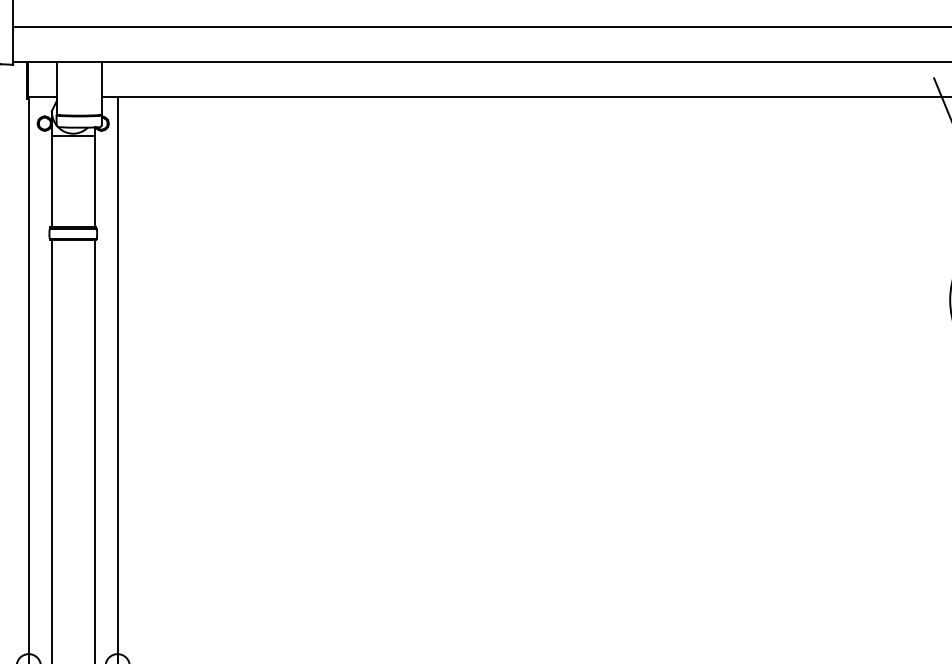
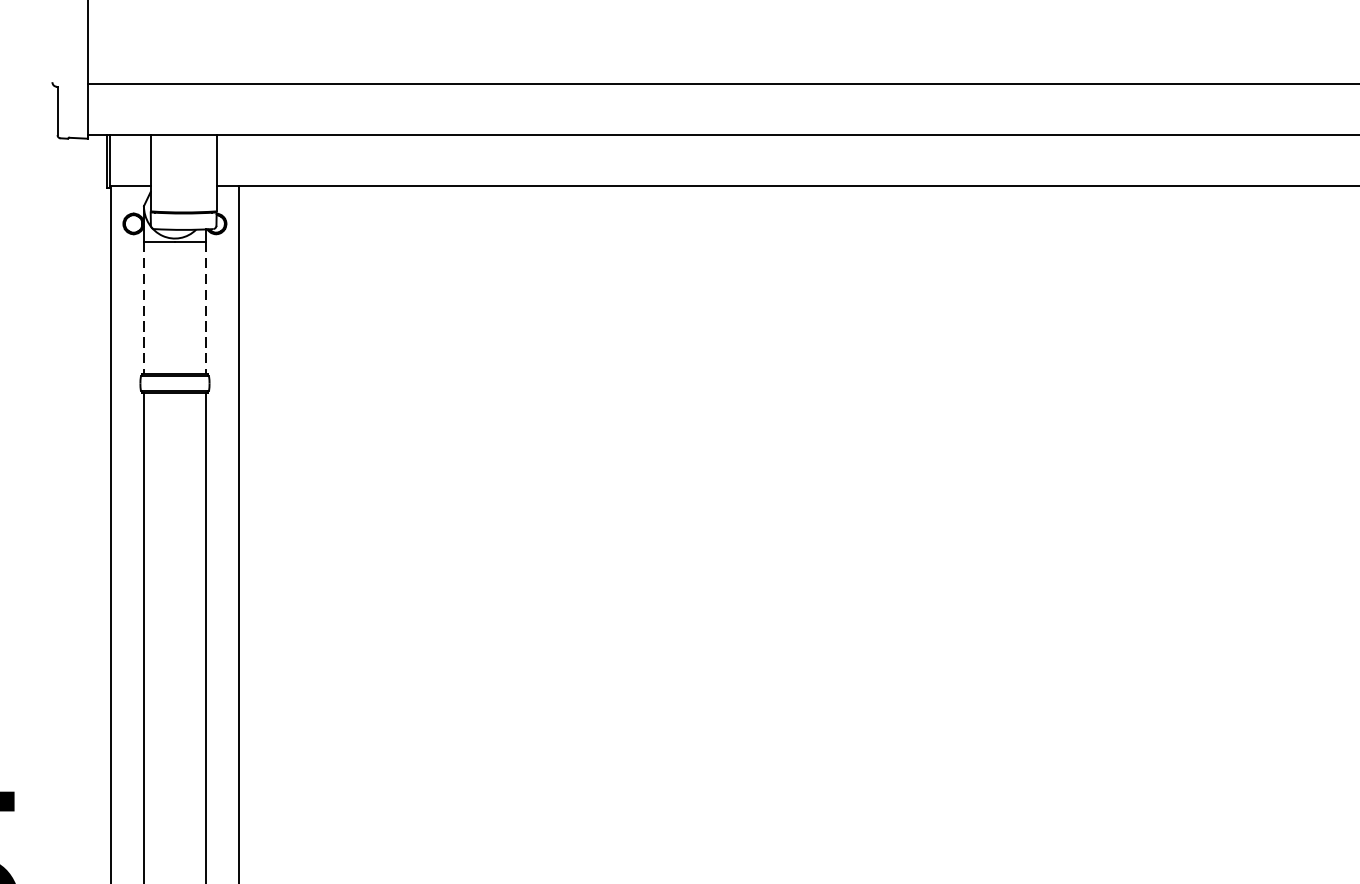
line: (51, 181) -> (143, 307), solid -> dashed
line: (94, 181) -> (205, 307), solid -> dashed

